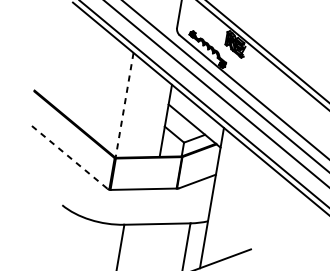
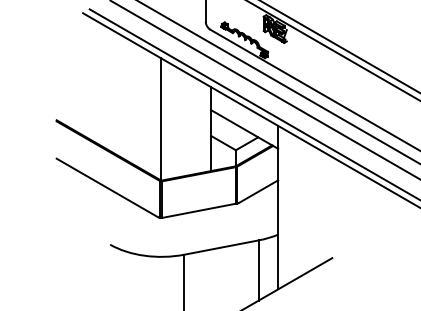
line: (124, 106) -> (161, 120), dashed -> solid
line: (67, 155) -> (106, 187), dashed -> solid

